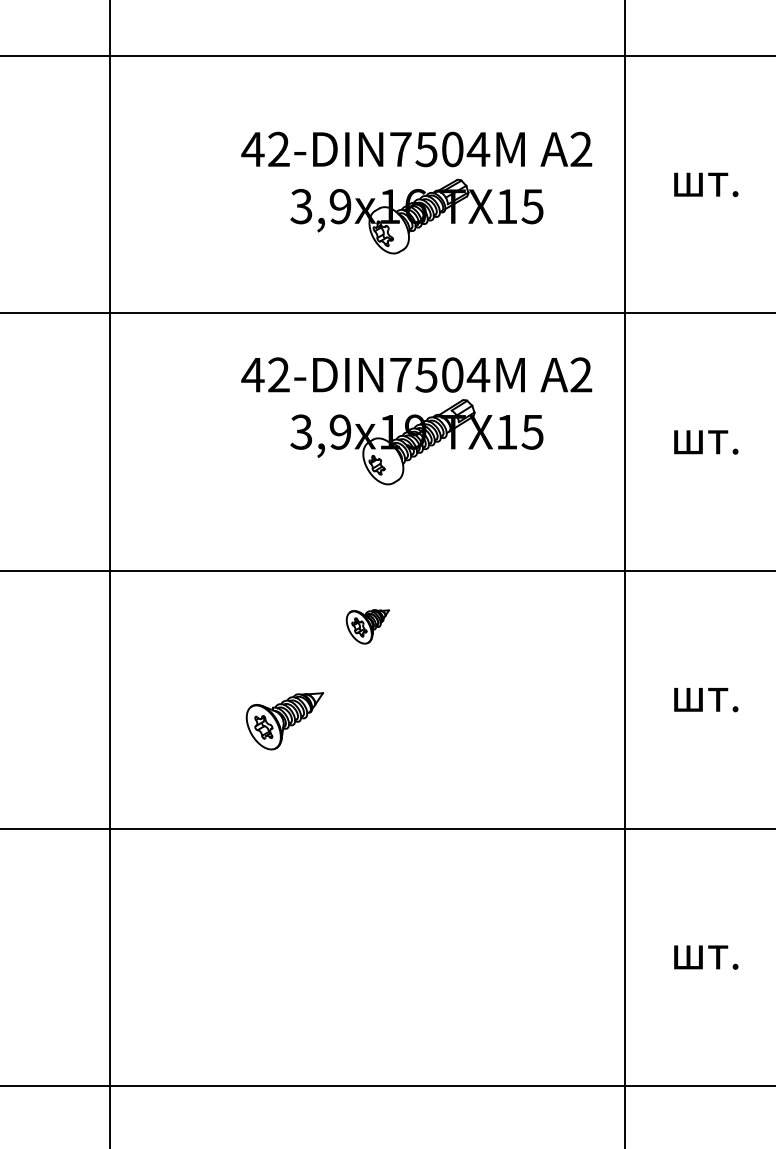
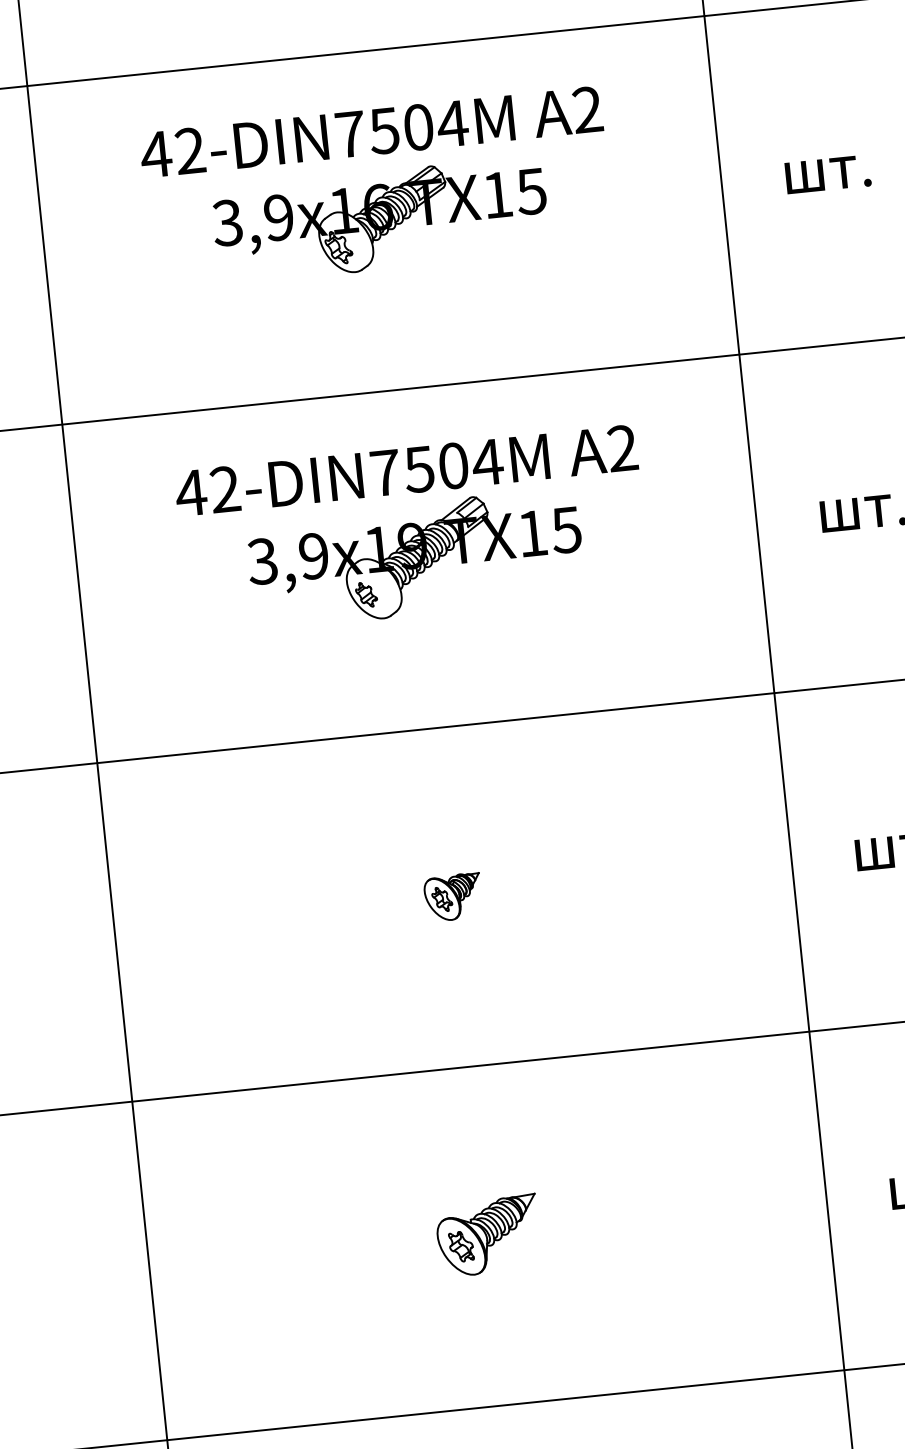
part: (416, 192) -> (376, 188), moved
part: (416, 421) -> (412, 531), moved
part: (367, 626) -> (452, 897), moved
part: (284, 721) -> (487, 1236), moved

